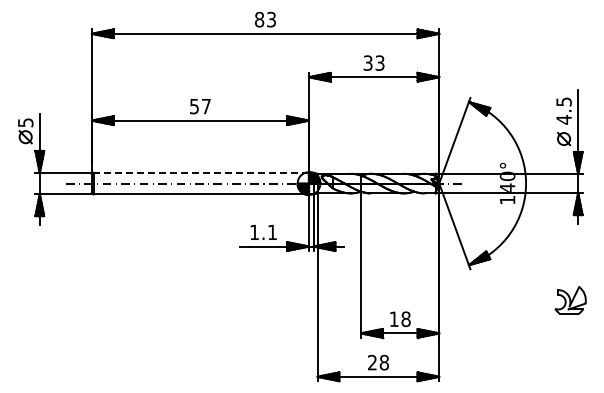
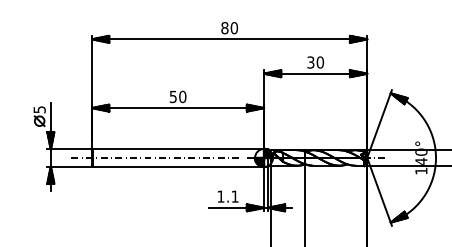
text: (271, 19) -> (234, 27), 83 -> 80
text: (379, 62) -> (319, 62), 33 -> 30
text: (206, 106) -> (182, 96), 57 -> 50
line: (201, 172) -> (178, 149), dashed -> solid

